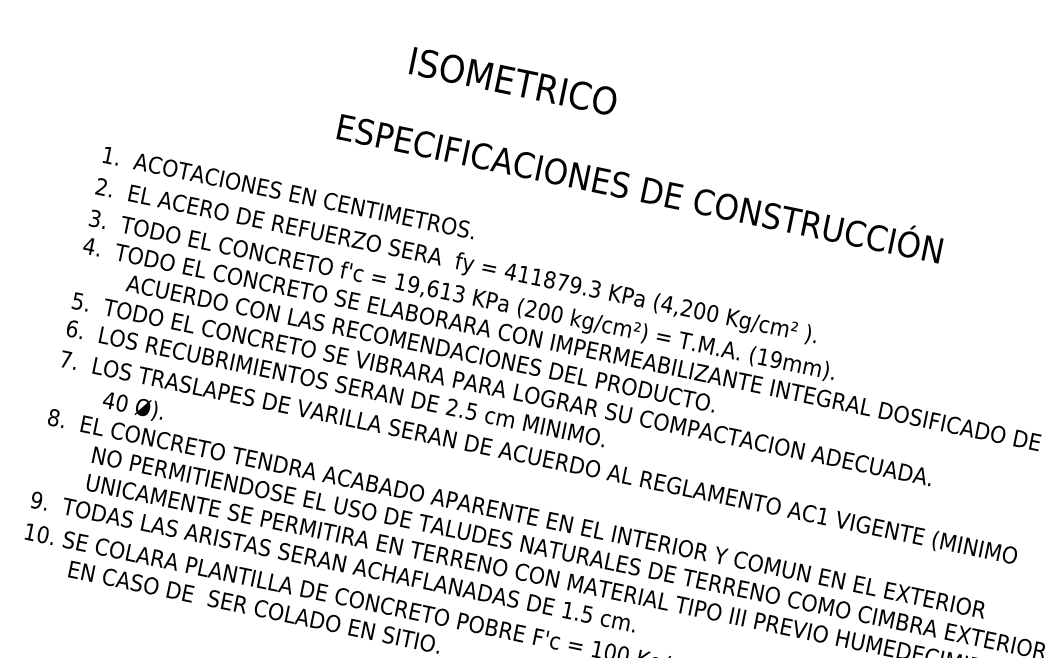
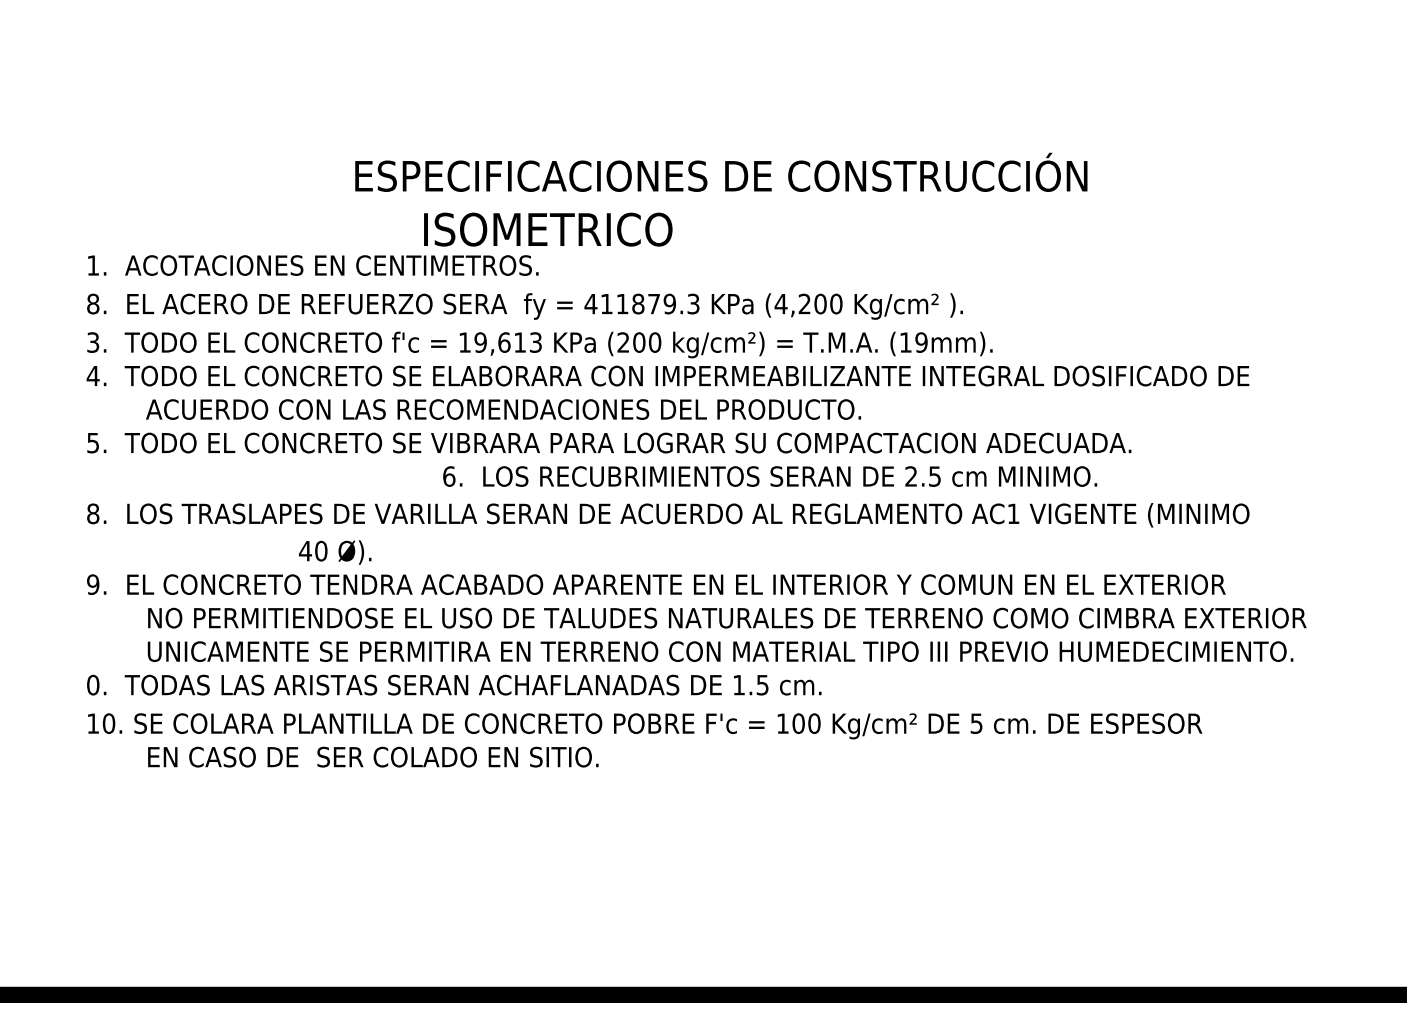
text: (513, 81) -> (548, 229), moved
text: (101, 186) -> (93, 303), 2. -> 8.
text: (66, 359) -> (93, 513), 7. -> 8.
text: (336, 383) -> (770, 476), moved
text: (133, 406) -> (335, 552), moved
text: (54, 417) -> (93, 584), 8. -> 9.
text: (36, 500) -> (93, 685), 9. -> 0.

